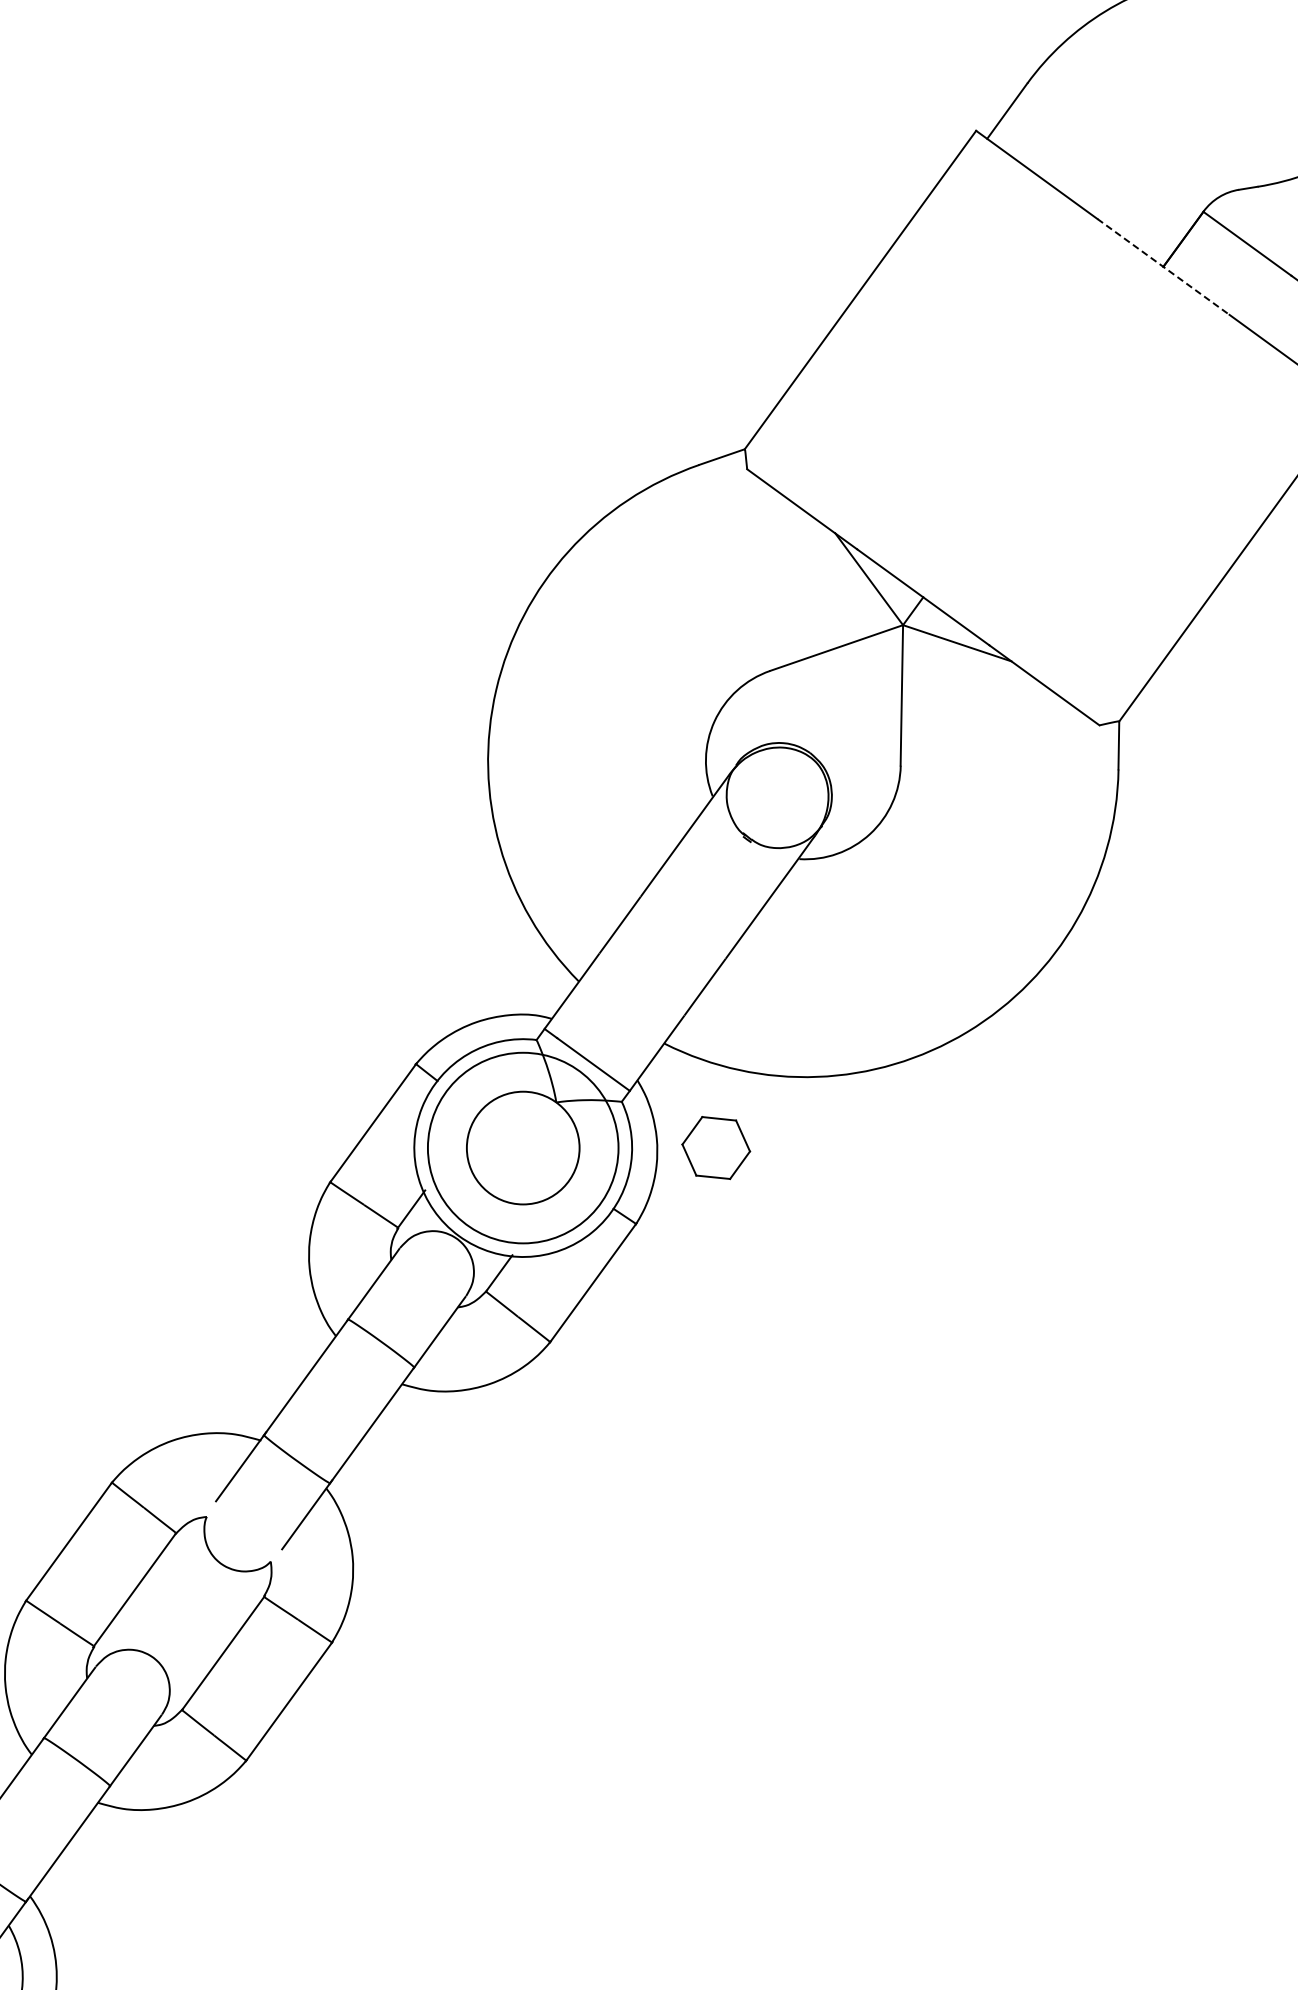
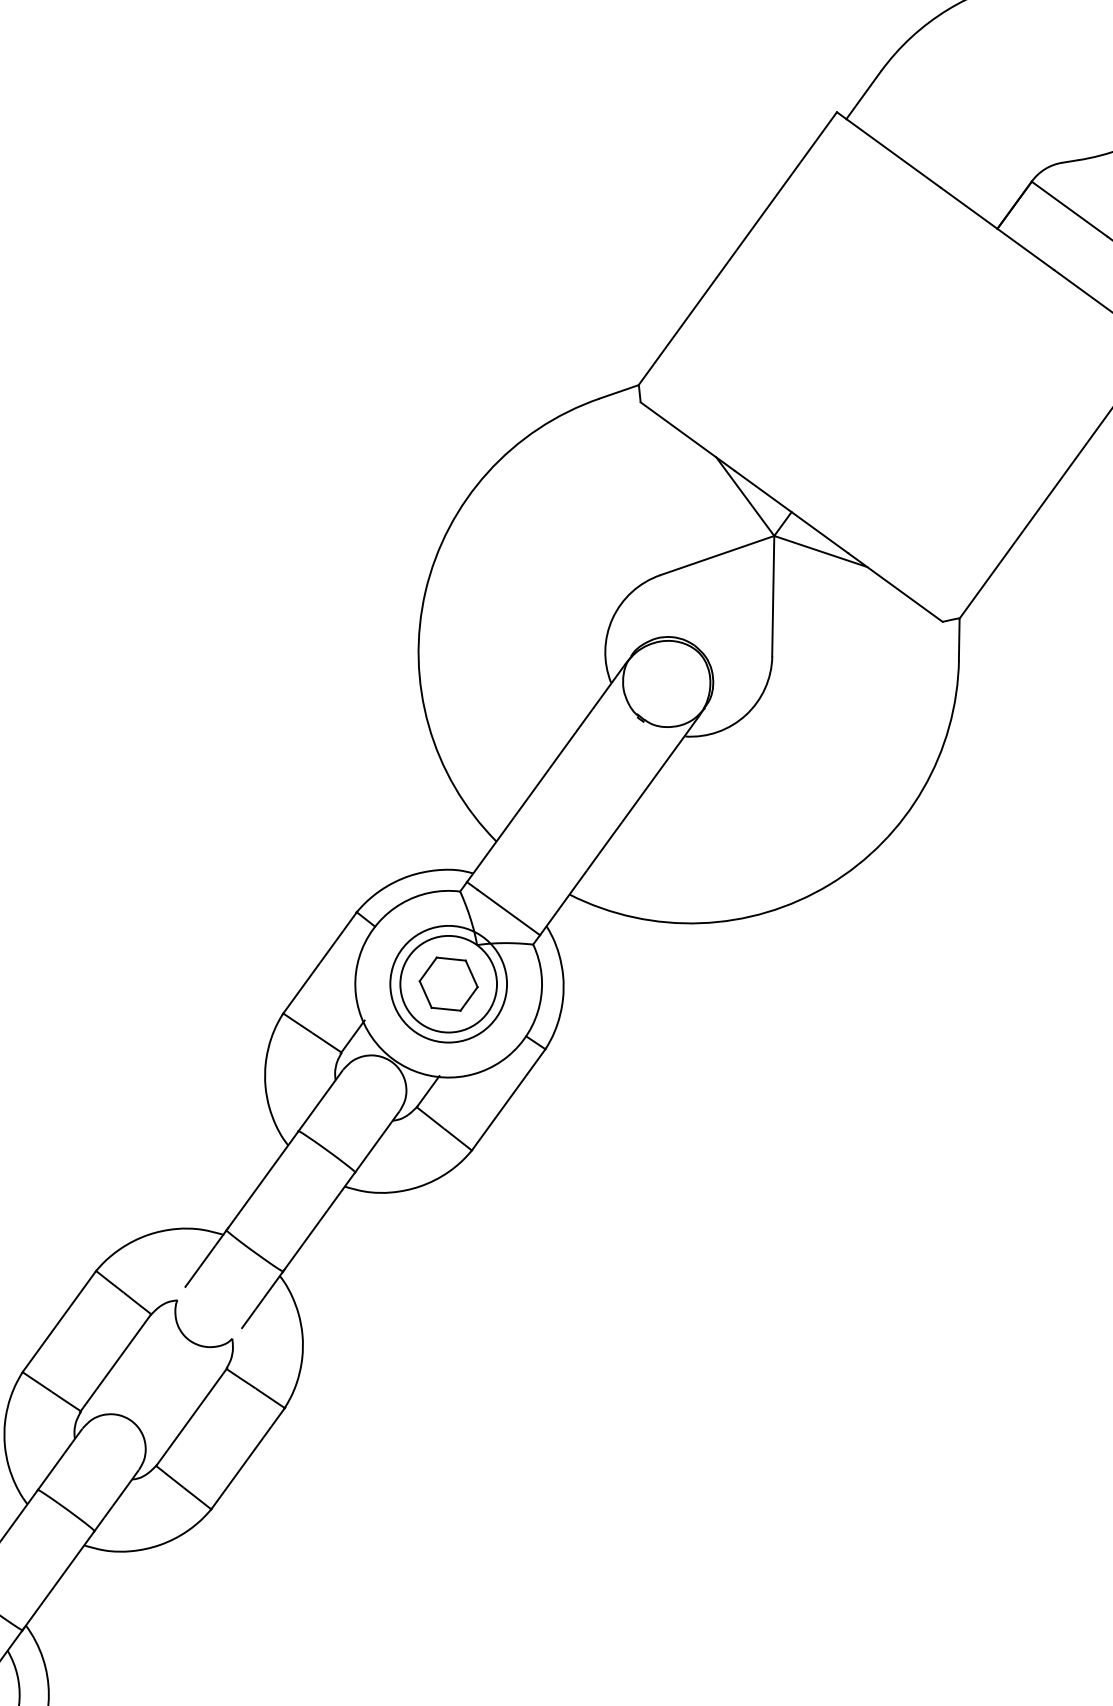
line: (1163, 266) -> (997, 228), dashed -> solid
circle: (523, 1148) -> (448, 984), size x0.71
part: (716, 1148) -> (448, 984), moved

